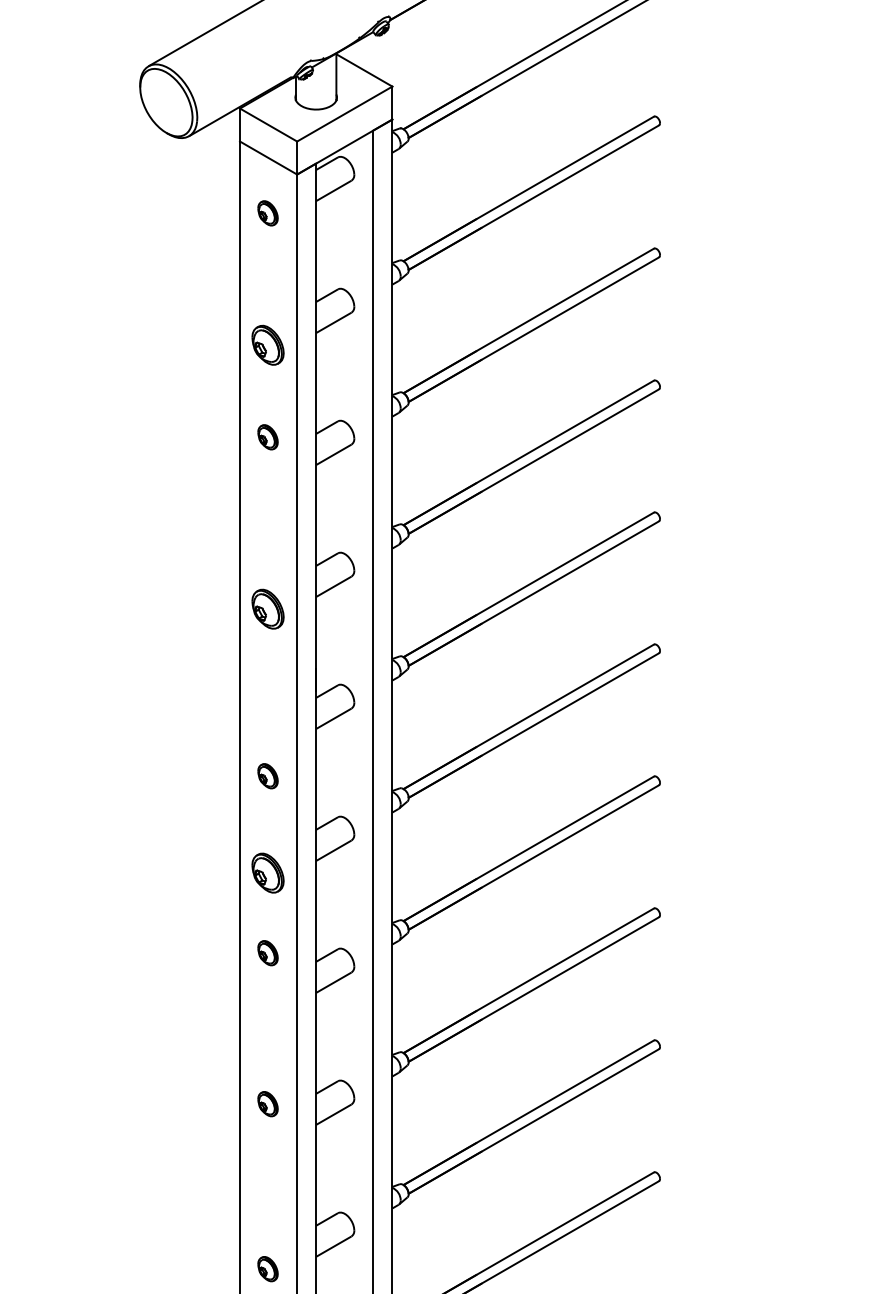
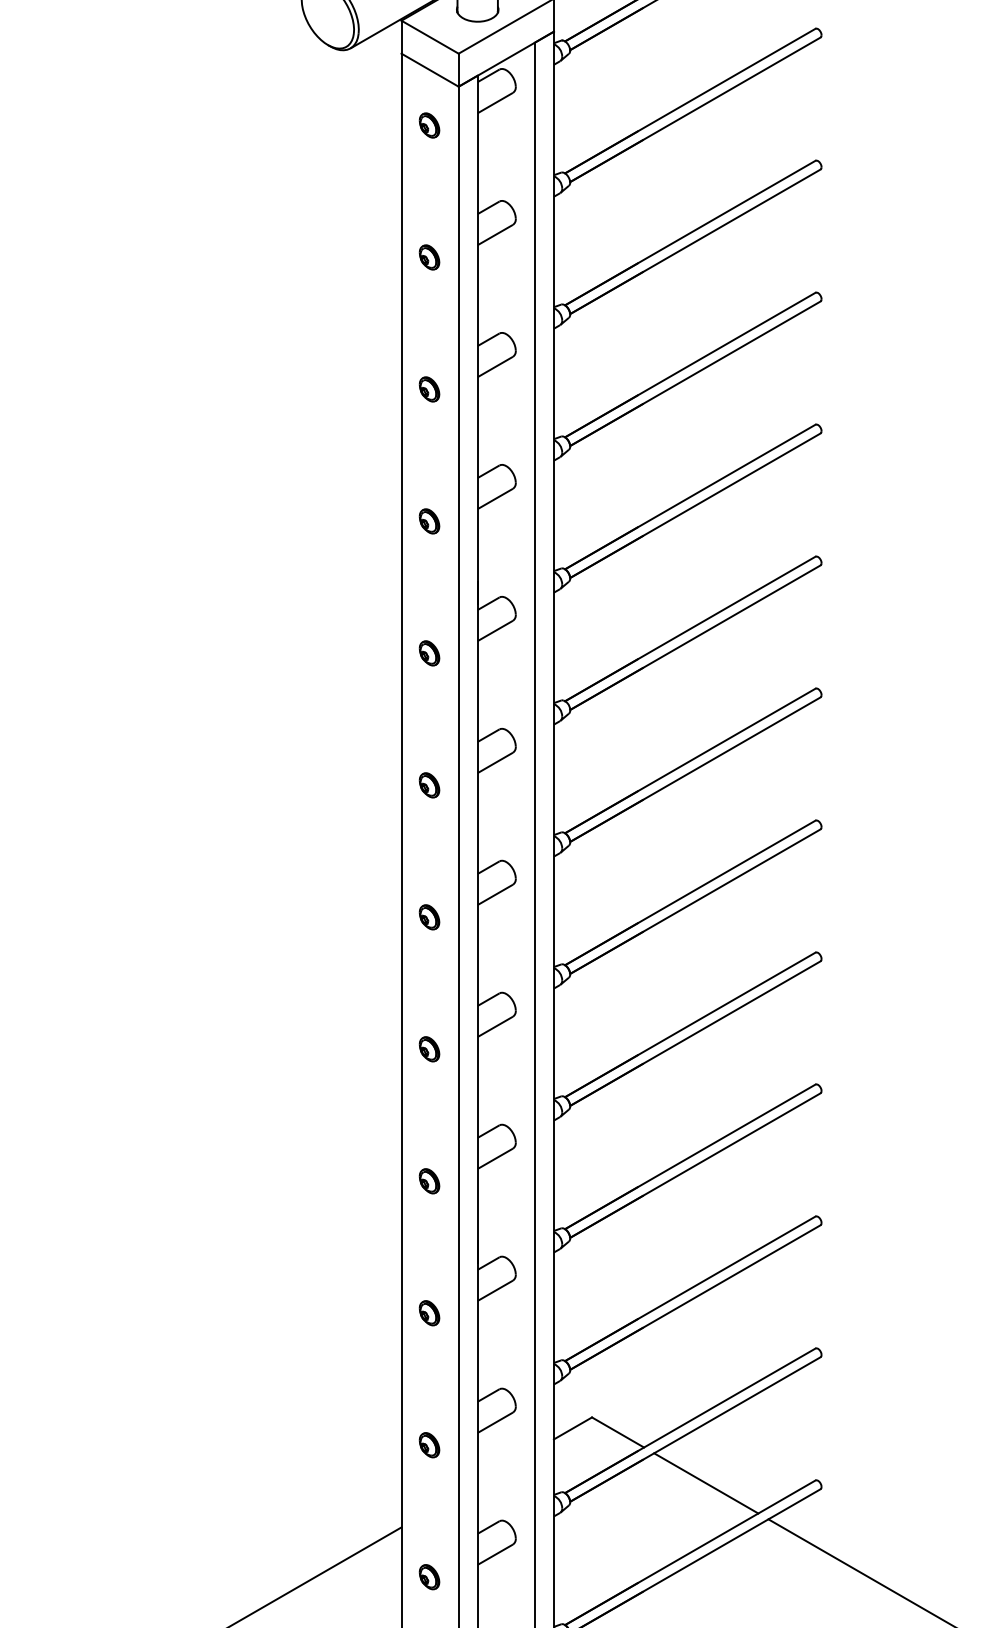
part: (267, 345) -> (429, 257), size x0.62
part: (267, 437) -> (429, 389), moved
part: (267, 609) -> (429, 521), size x0.62
part: (267, 776) -> (429, 653), moved
part: (267, 873) -> (429, 785), size x0.62
part: (267, 953) -> (429, 917), moved
part: (267, 1104) -> (429, 1049), moved

